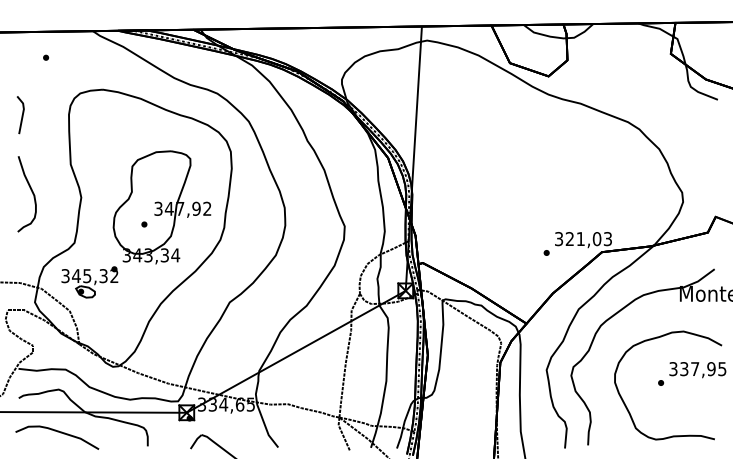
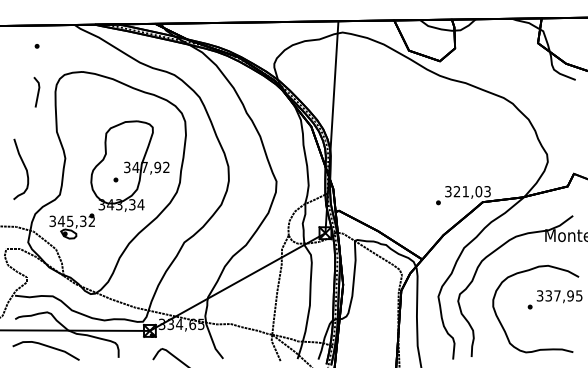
line: (21, 115) -> (37, 92), moved
curve: (31, 192) -> (24, 167), moved

